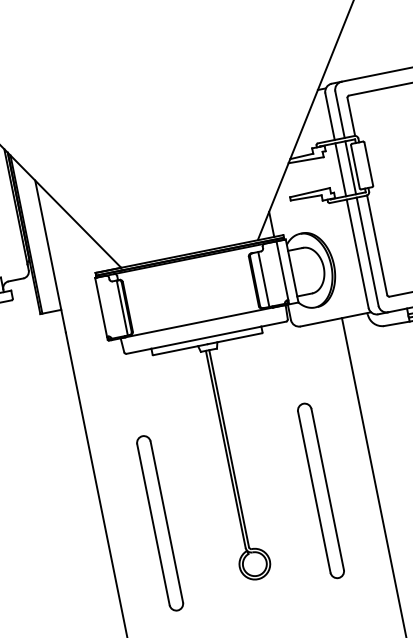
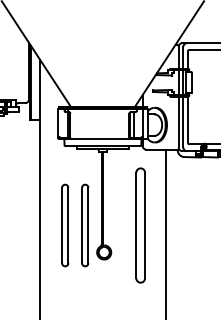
part: (320, 490) -> (140, 225), size x1.4
part: (203, 514) -> (85, 225), added

